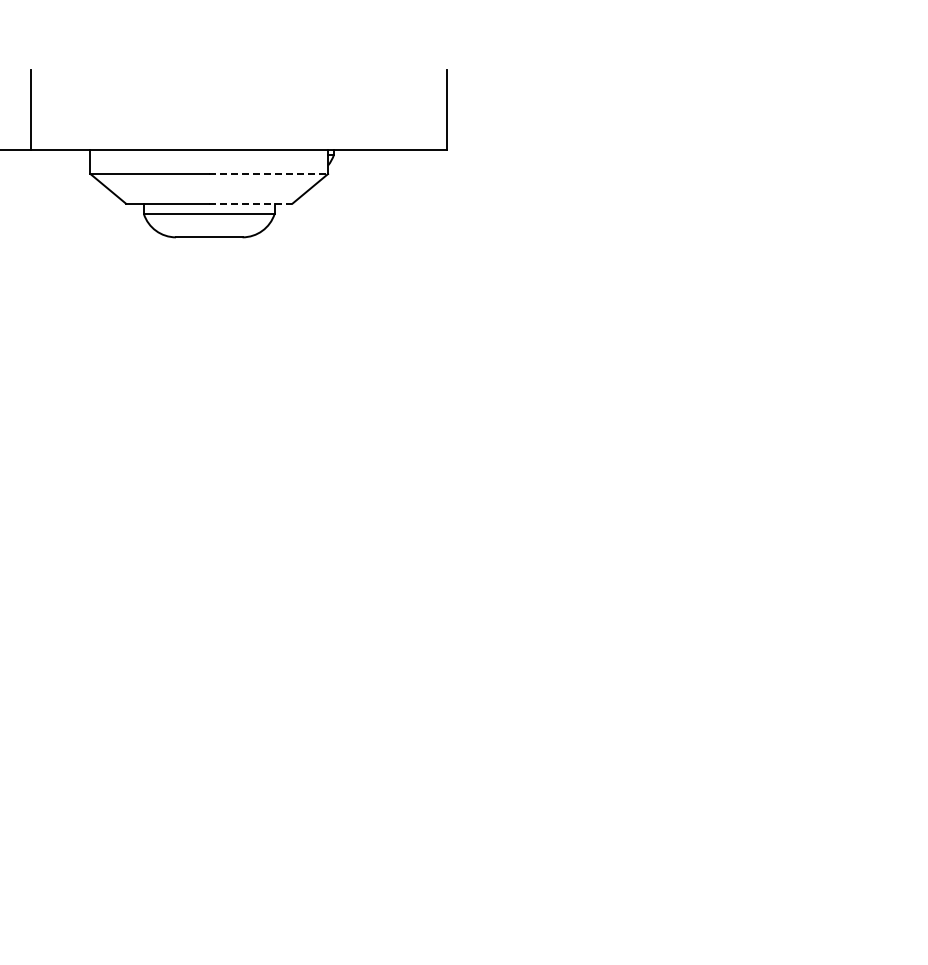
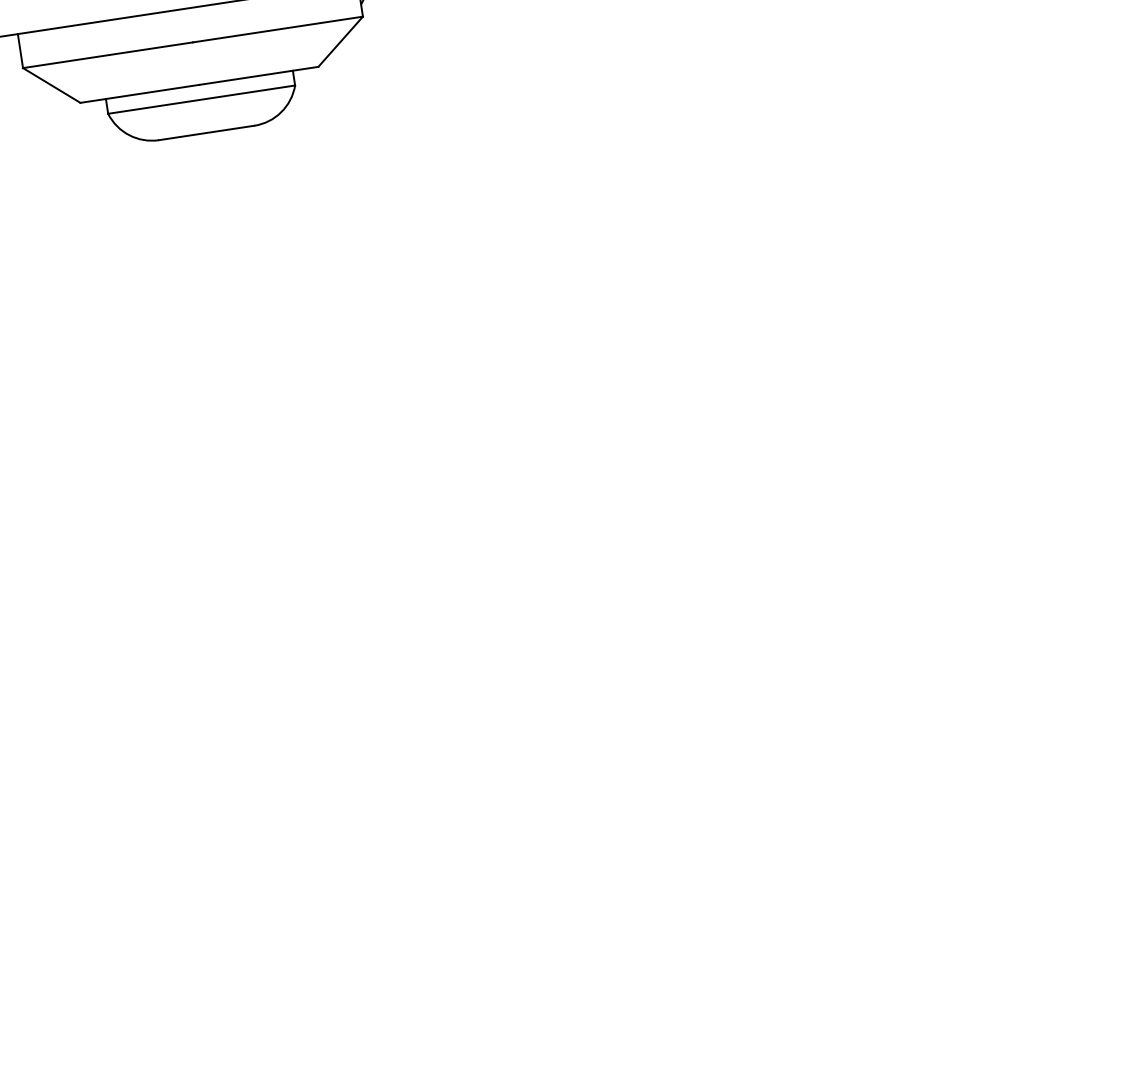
line: (269, 174) -> (279, 30), dashed -> solid
line: (250, 203) -> (258, 75), dashed -> solid

